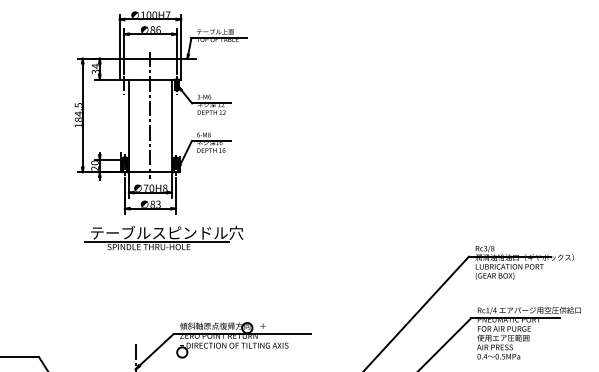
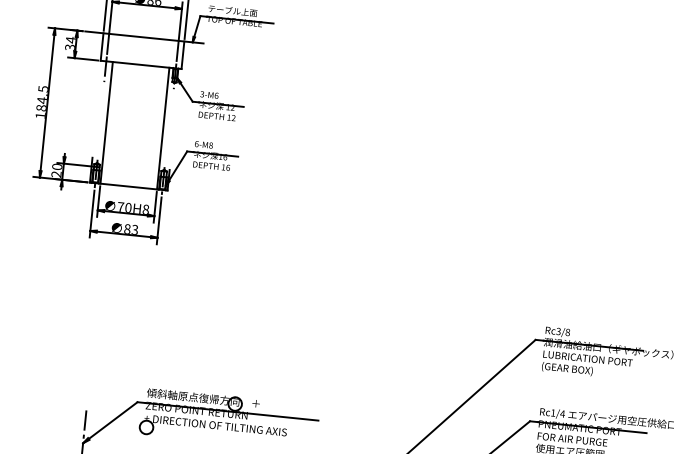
line: (150, 114) -> (136, 110), removed
part: (163, 238) -> (137, 275), removed

